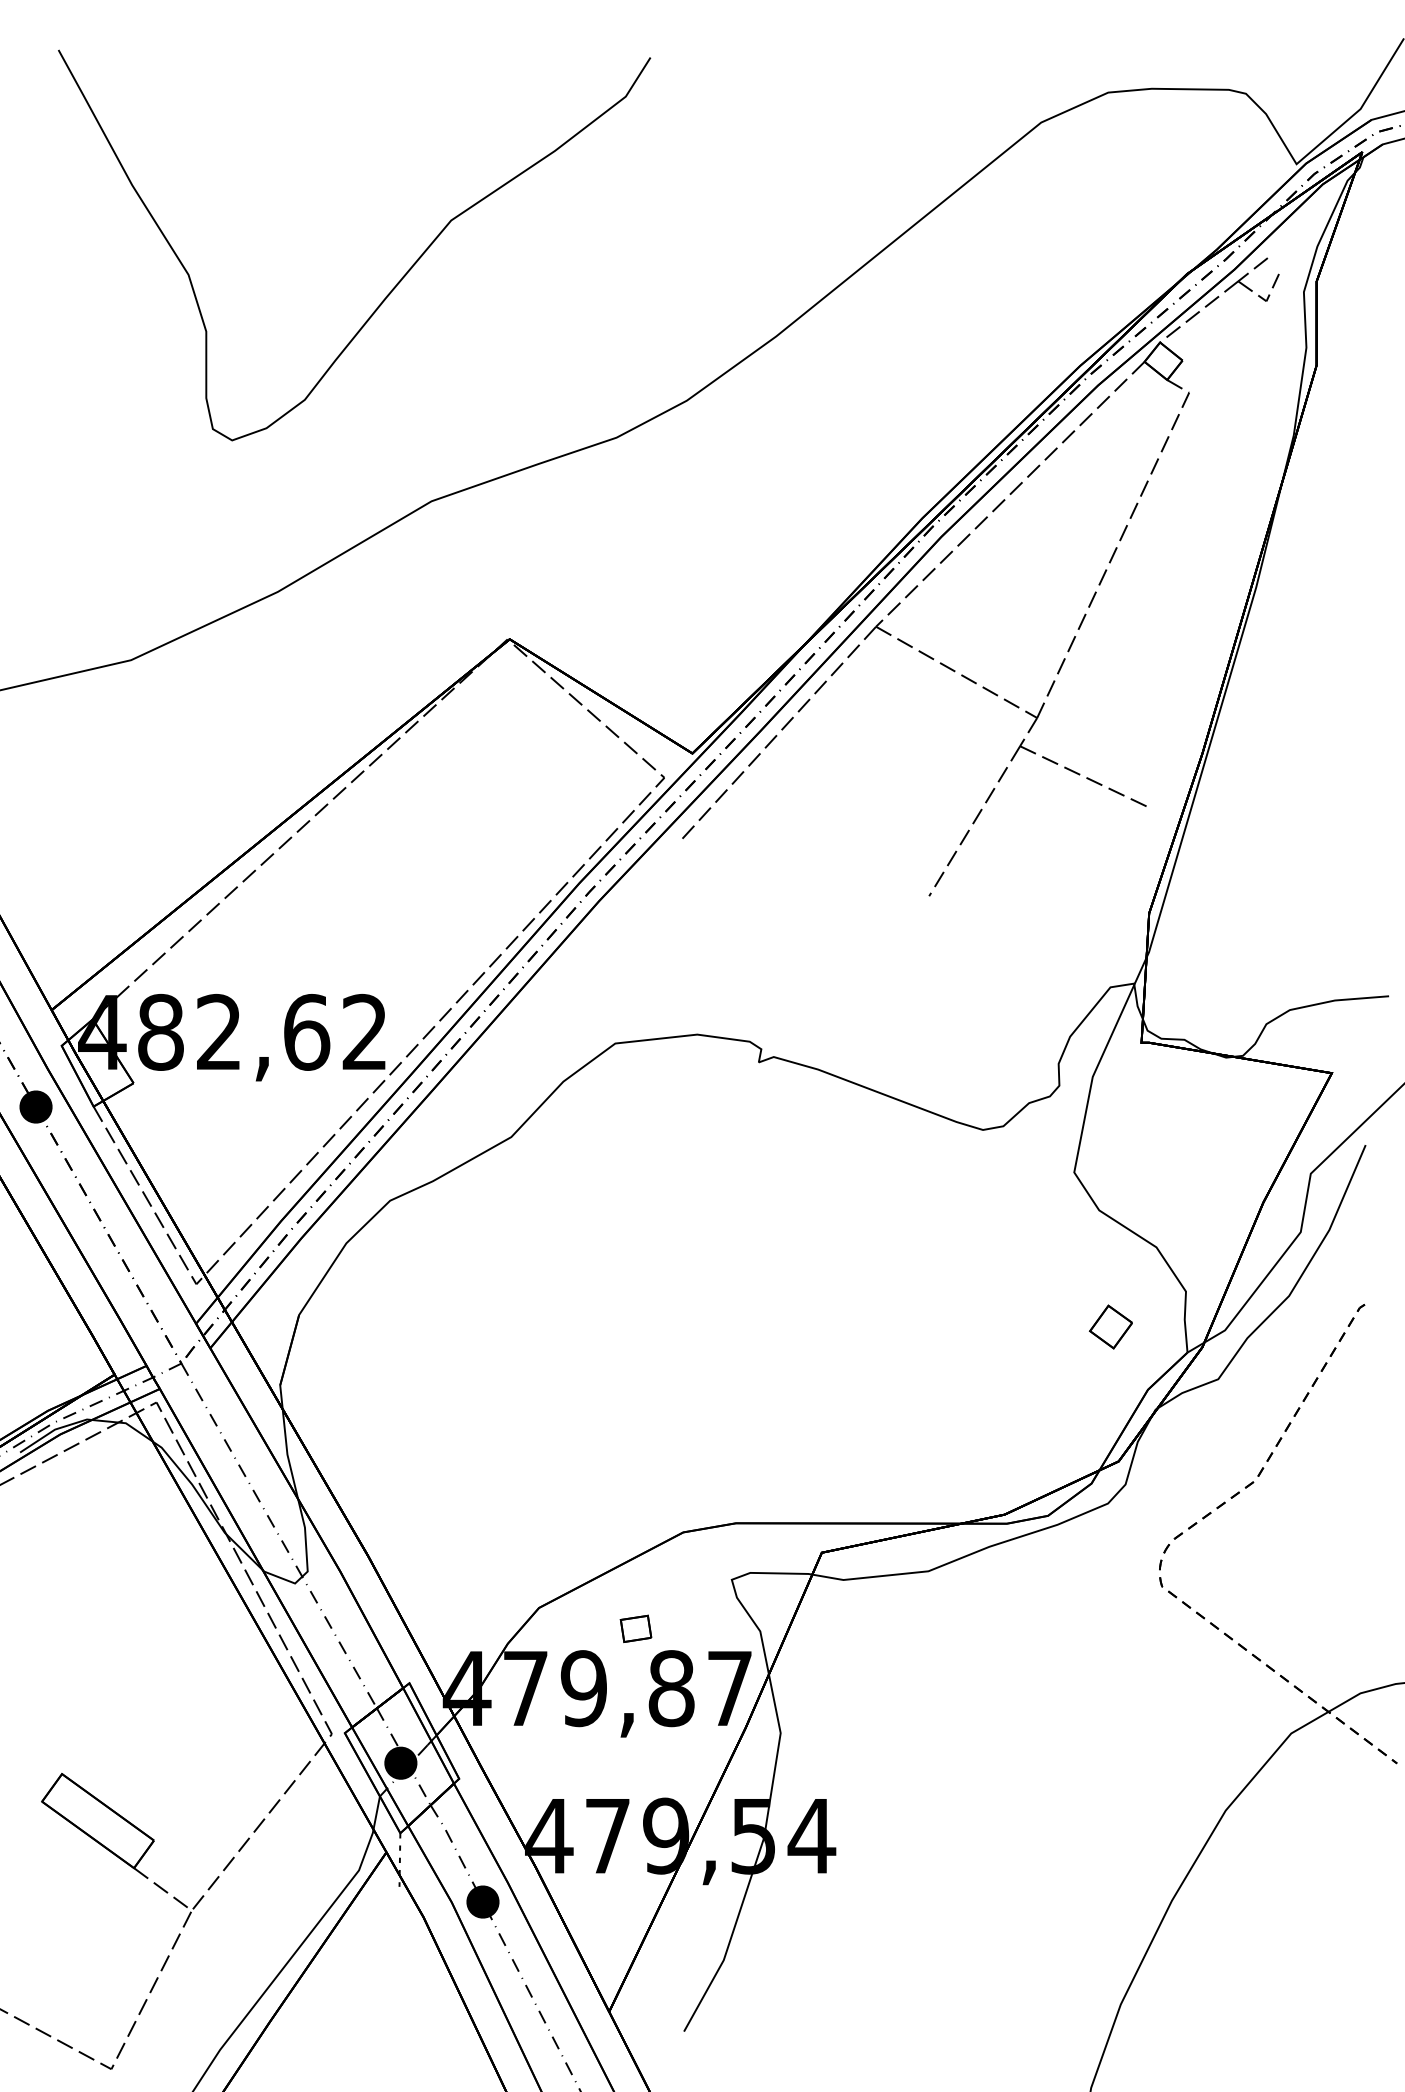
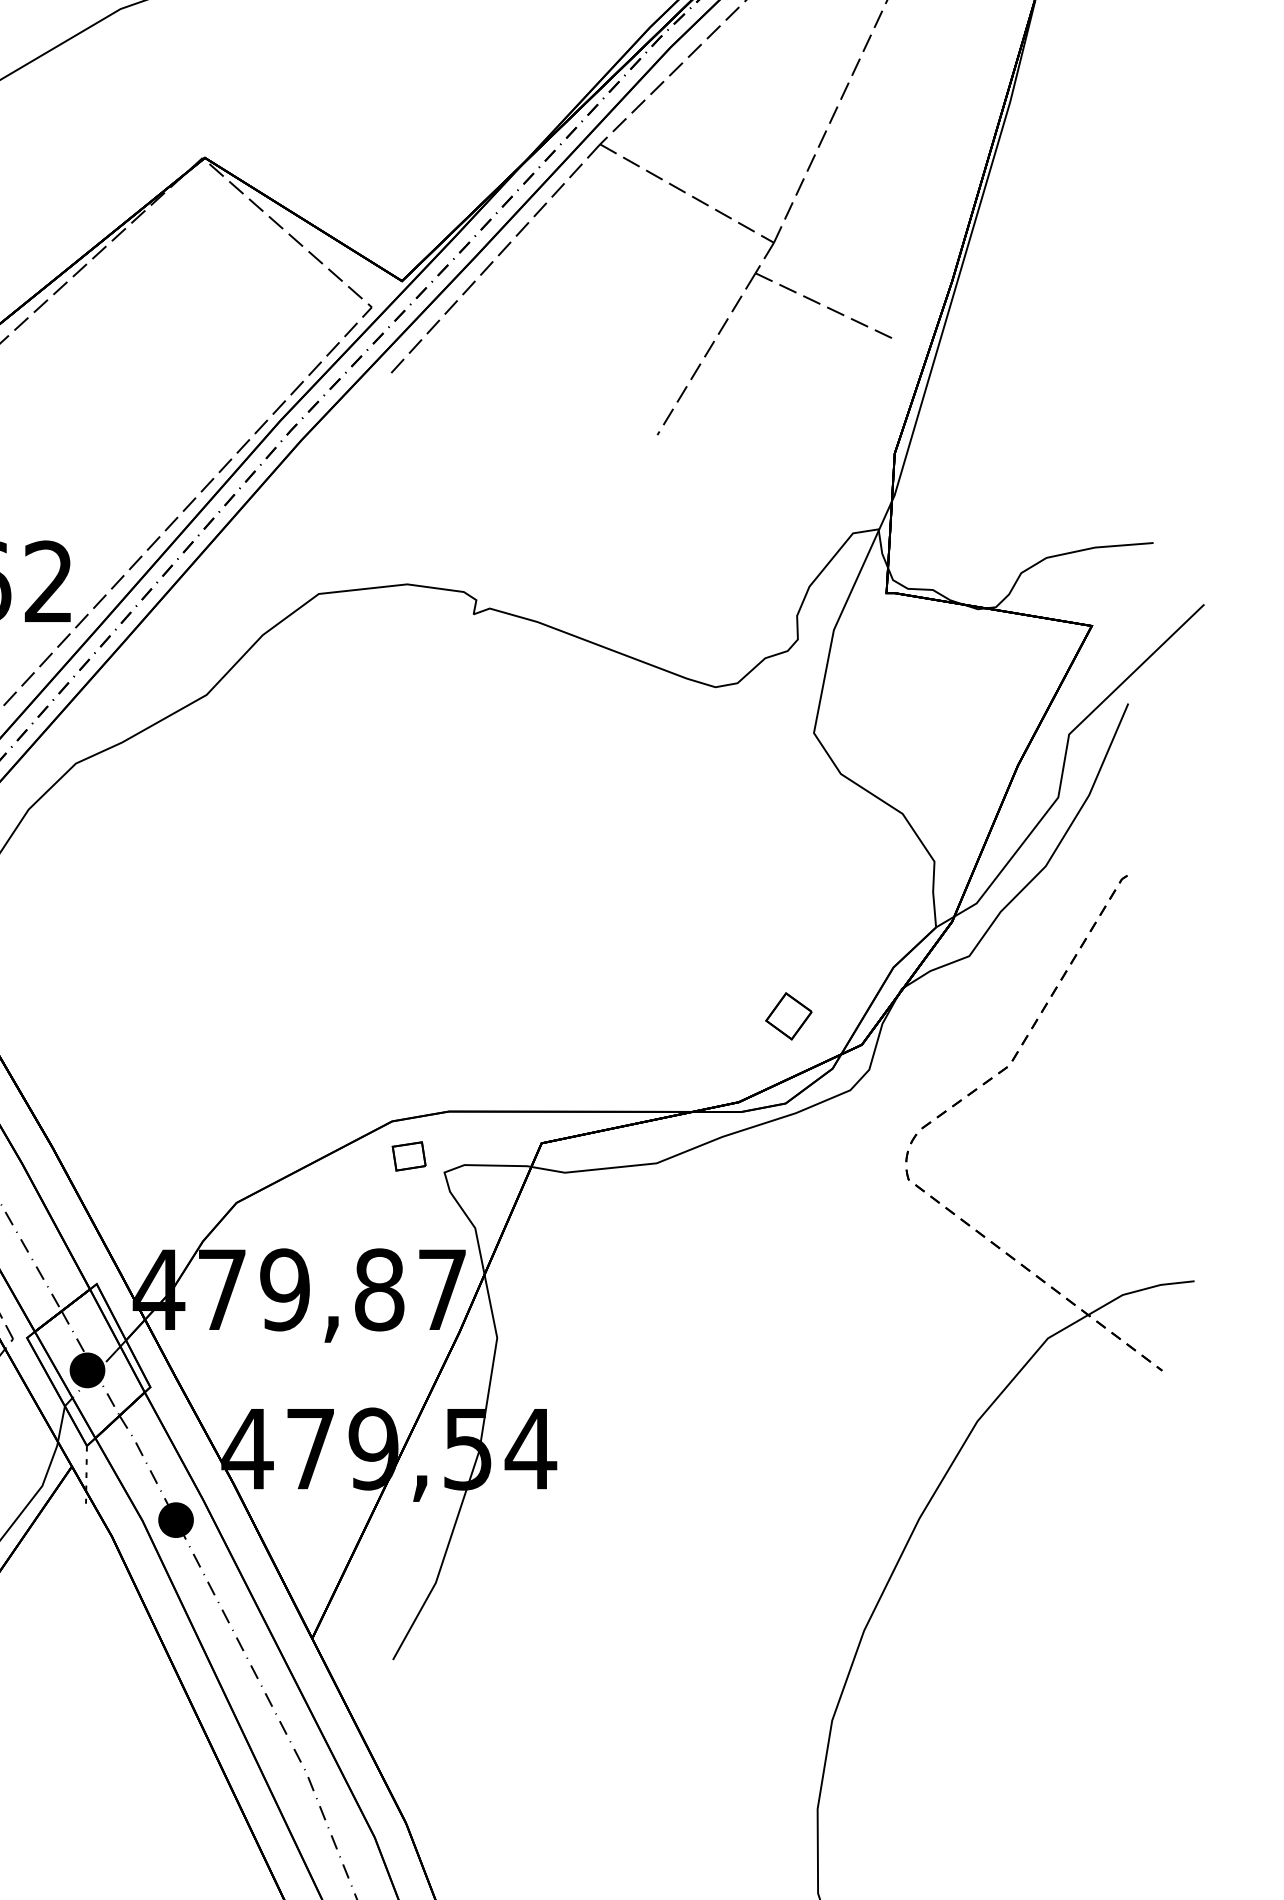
part: (1110, 1326) -> (788, 1015), moved
part: (635, 1628) -> (408, 1156), moved

